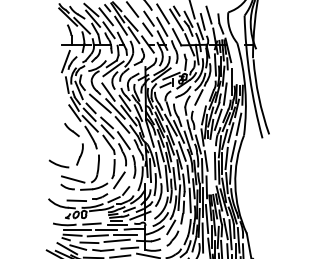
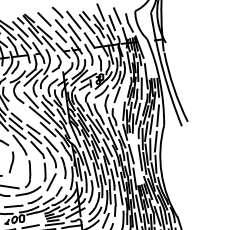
line: (100, 103) -> (24, 111), removed

